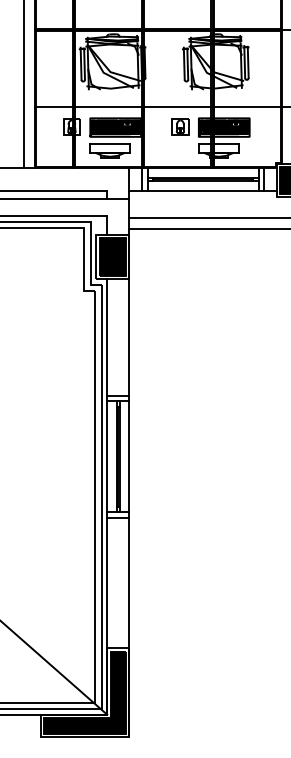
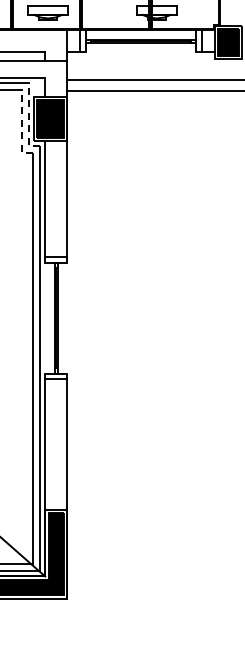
line: (202, 190) -> (140, 52), removed
line: (90, 259) -> (28, 121), solid -> dashed
line: (83, 265) -> (21, 127), solid -> dashed
line: (107, 456) -> (45, 318), removed
line: (129, 456) -> (67, 318), removed

